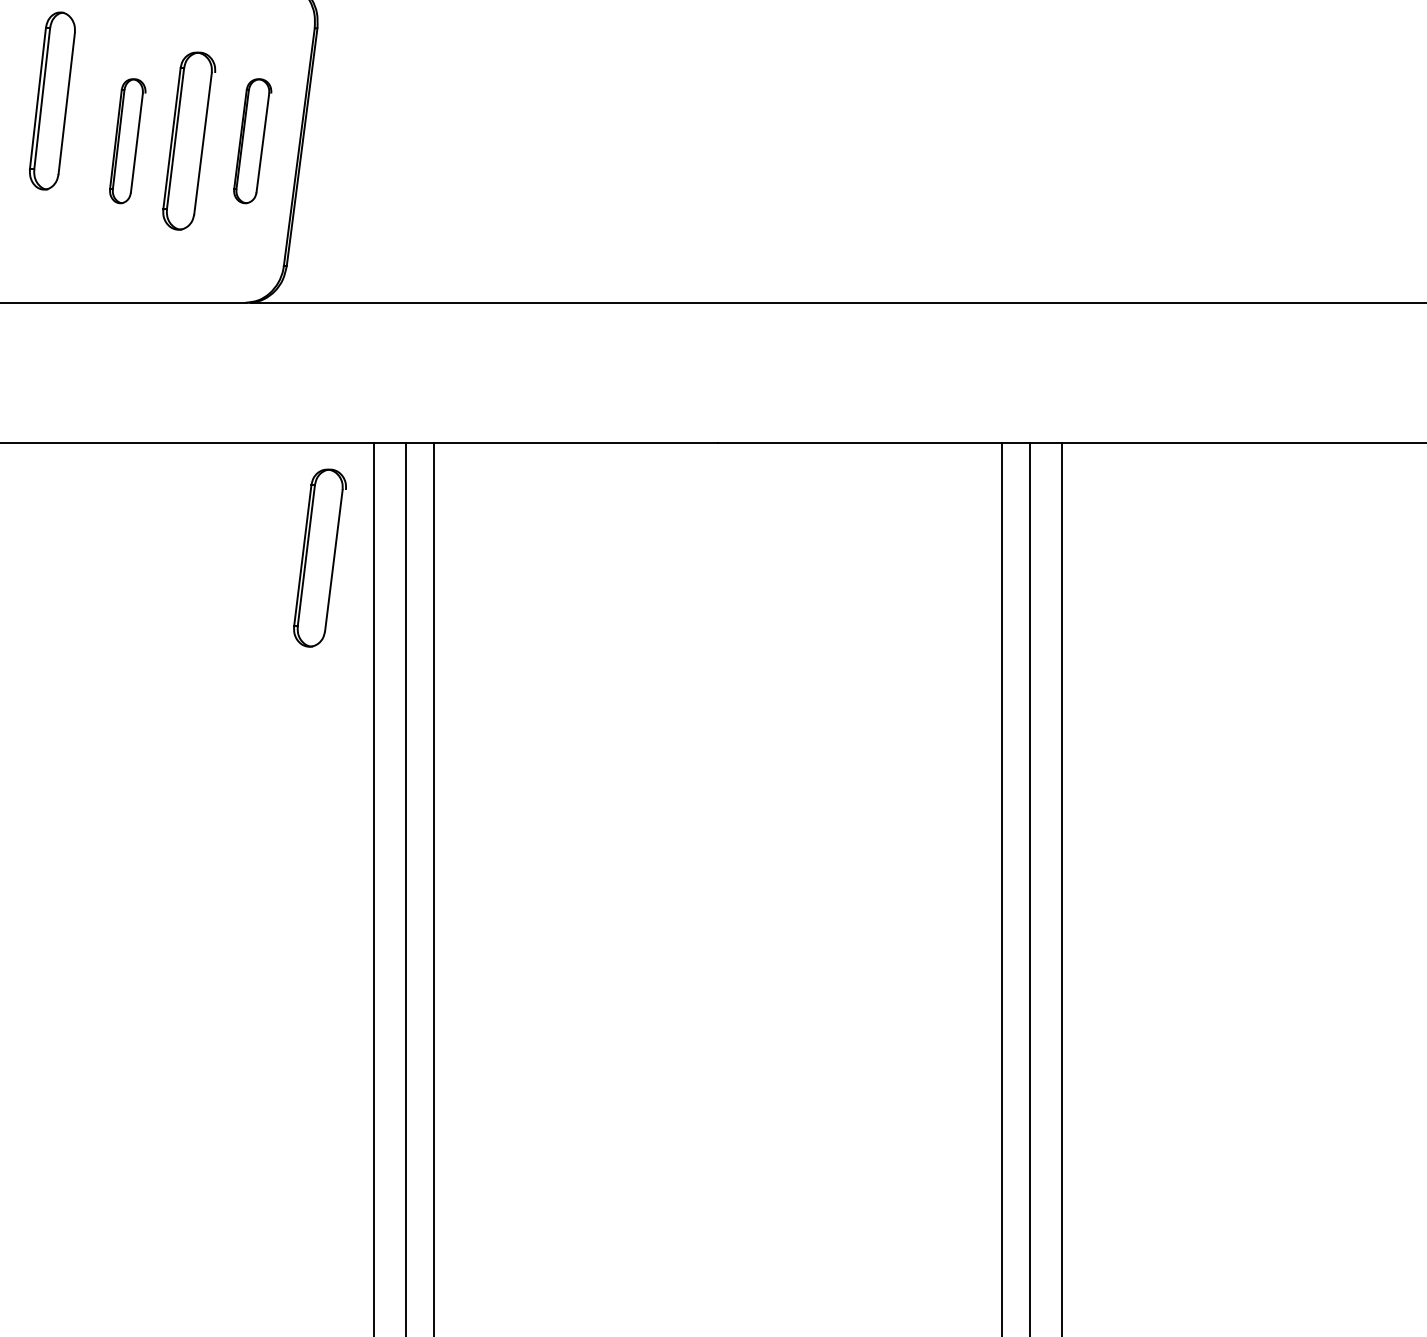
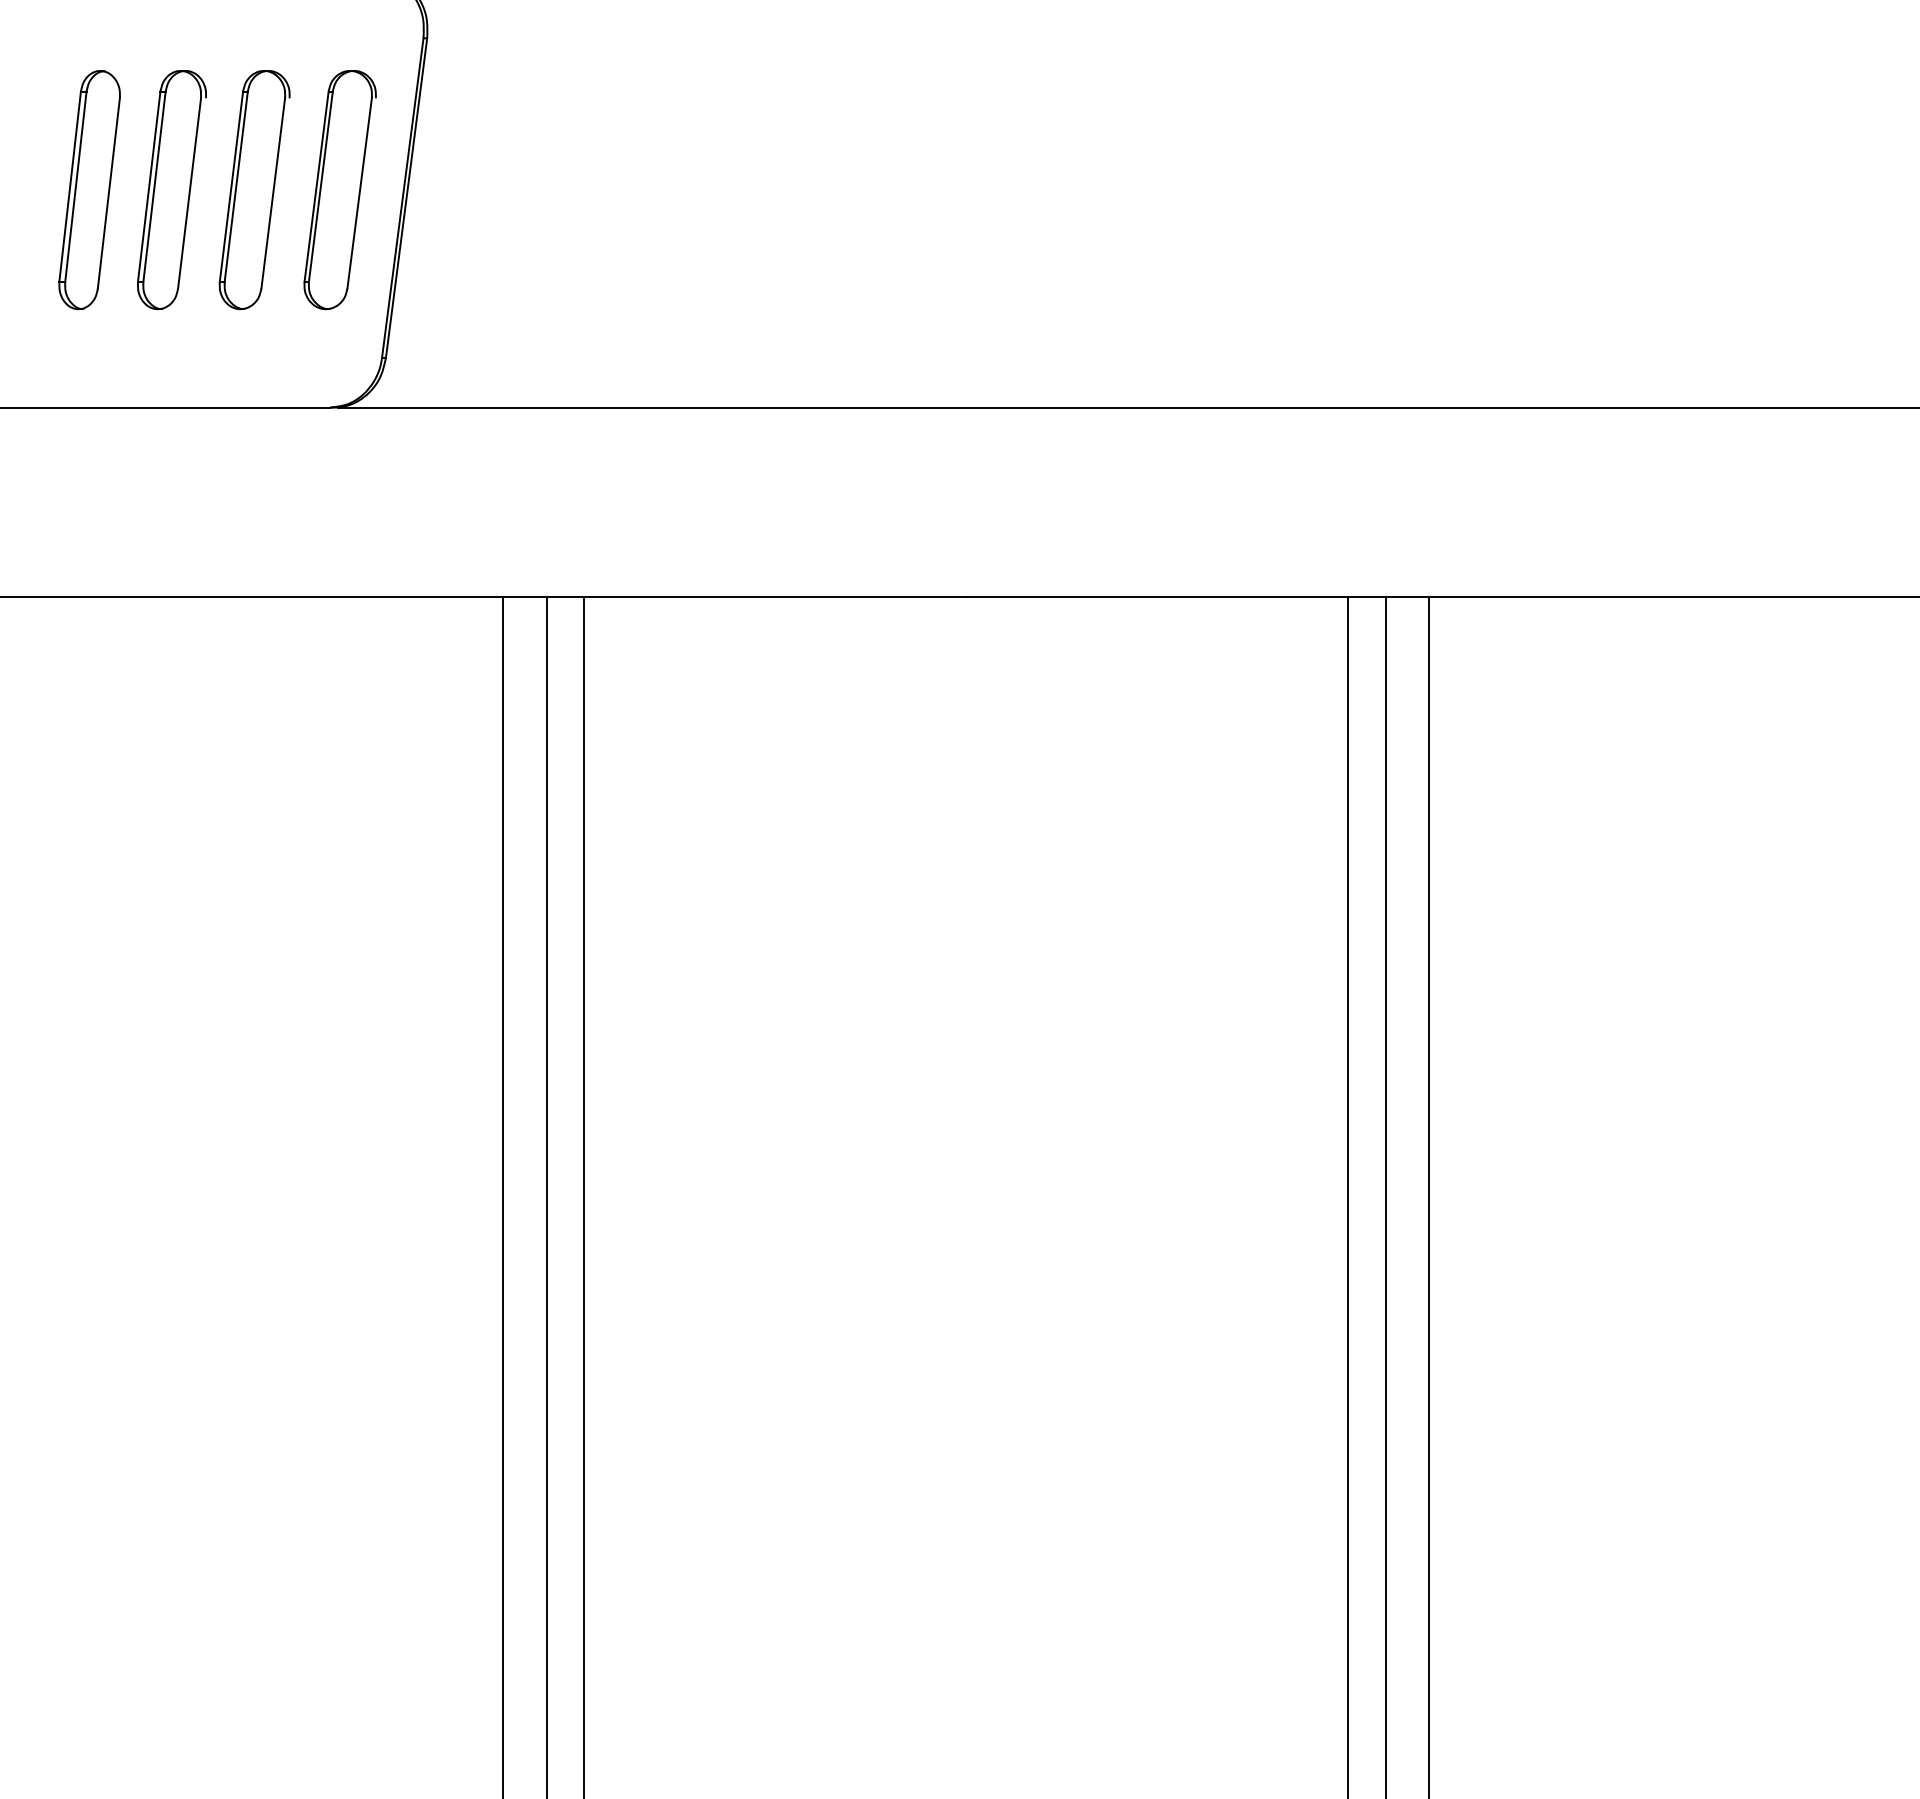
part: (52, 101) -> (89, 190), moved
part: (127, 141) -> (171, 190), size x1.43
part: (252, 141) -> (339, 190), size x1.43
part: (319, 558) -> (430, 751), removed

